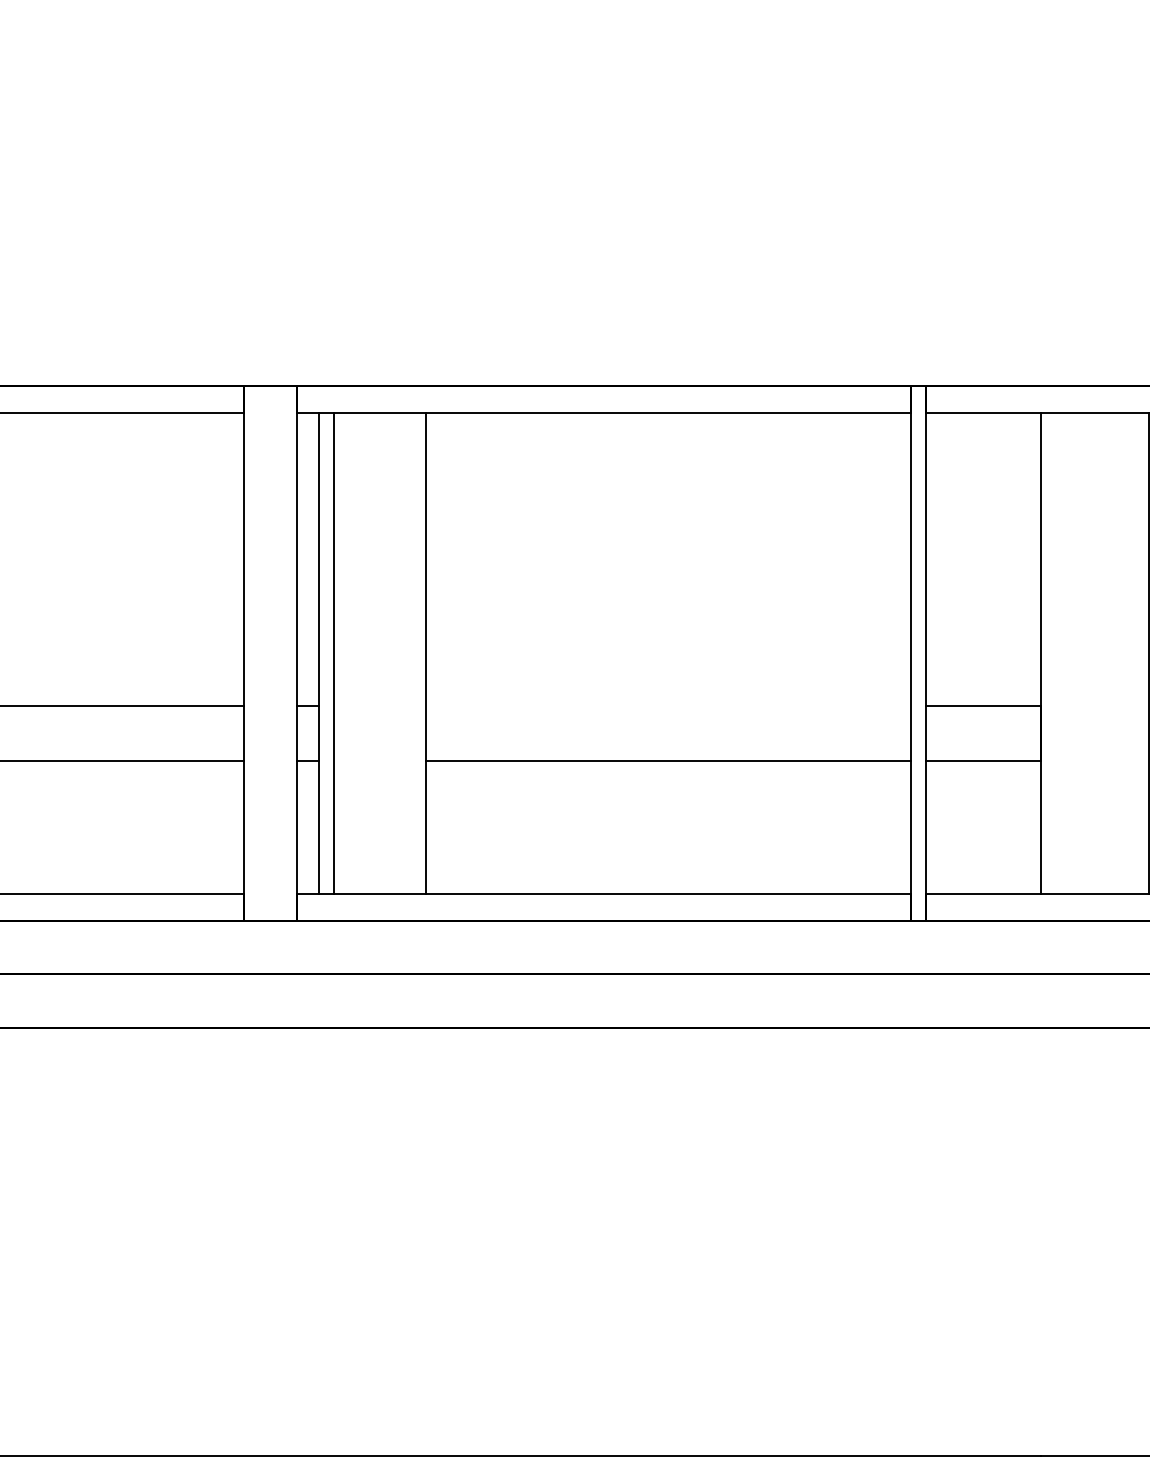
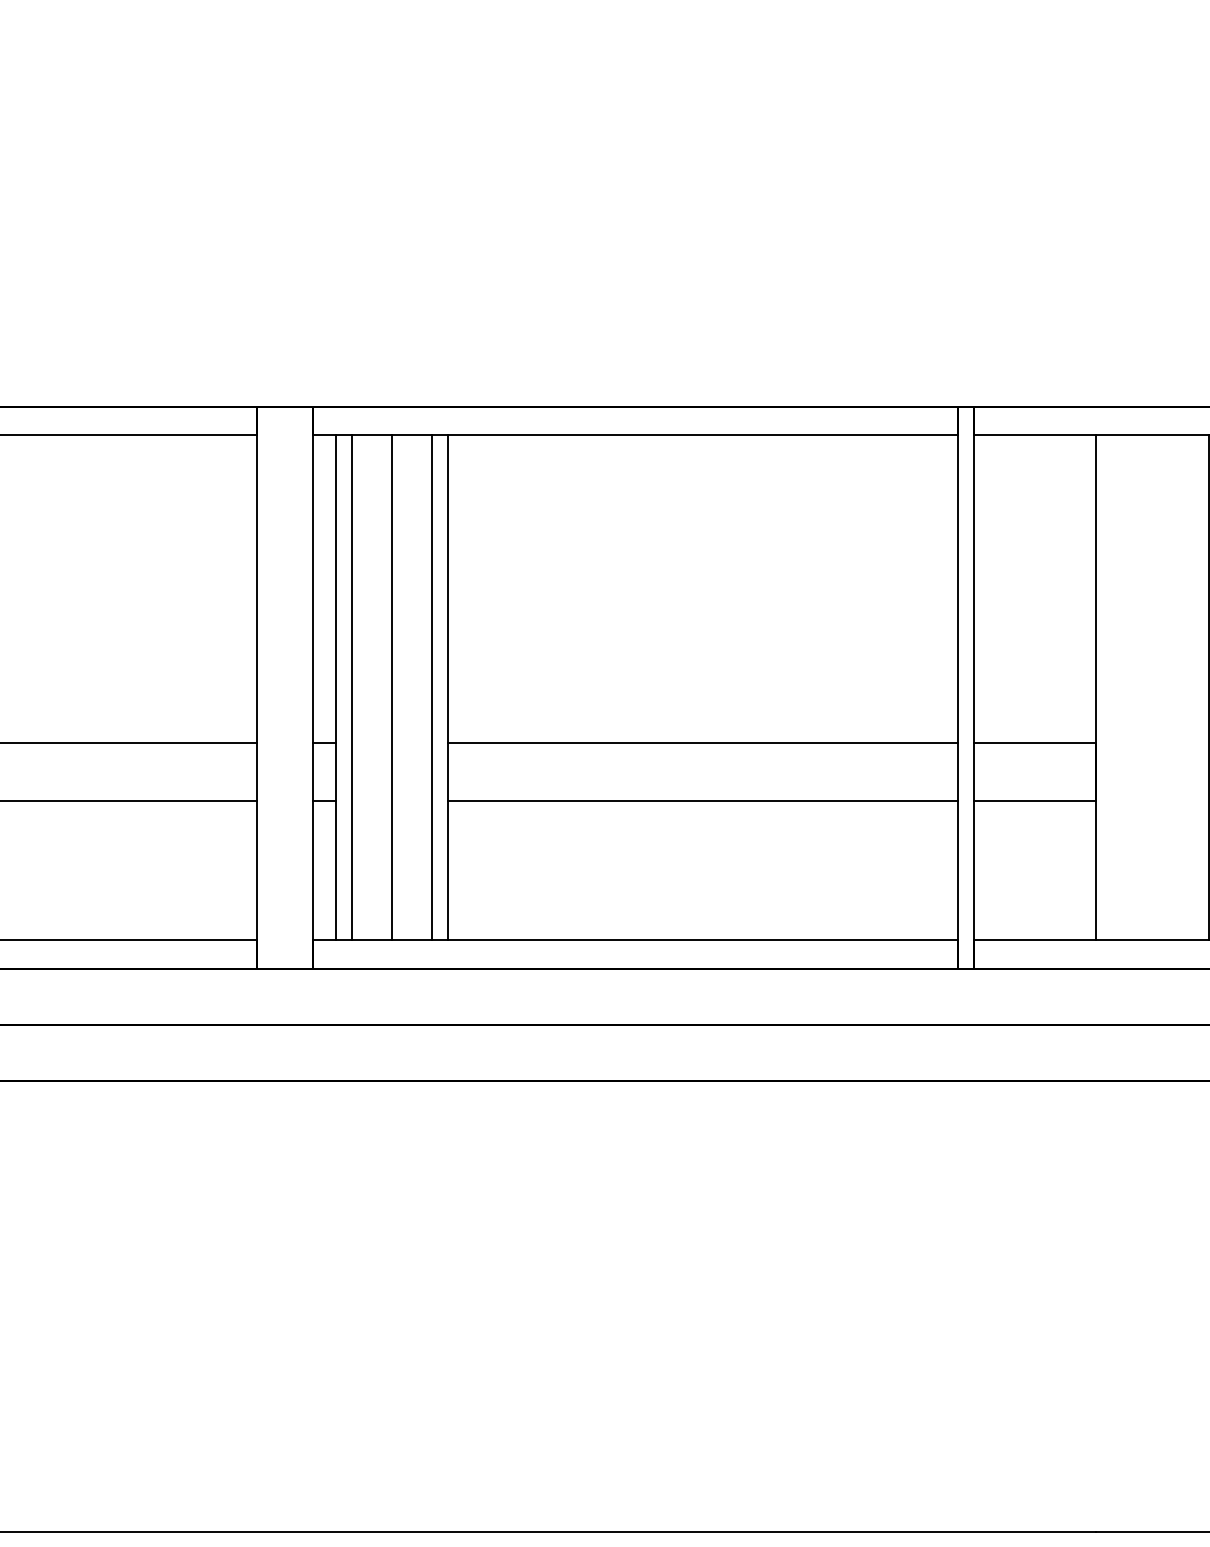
line: (372, 653) -> (391, 687), added
line: (410, 653) -> (431, 687), added
line: (667, 706) -> (702, 743), added

